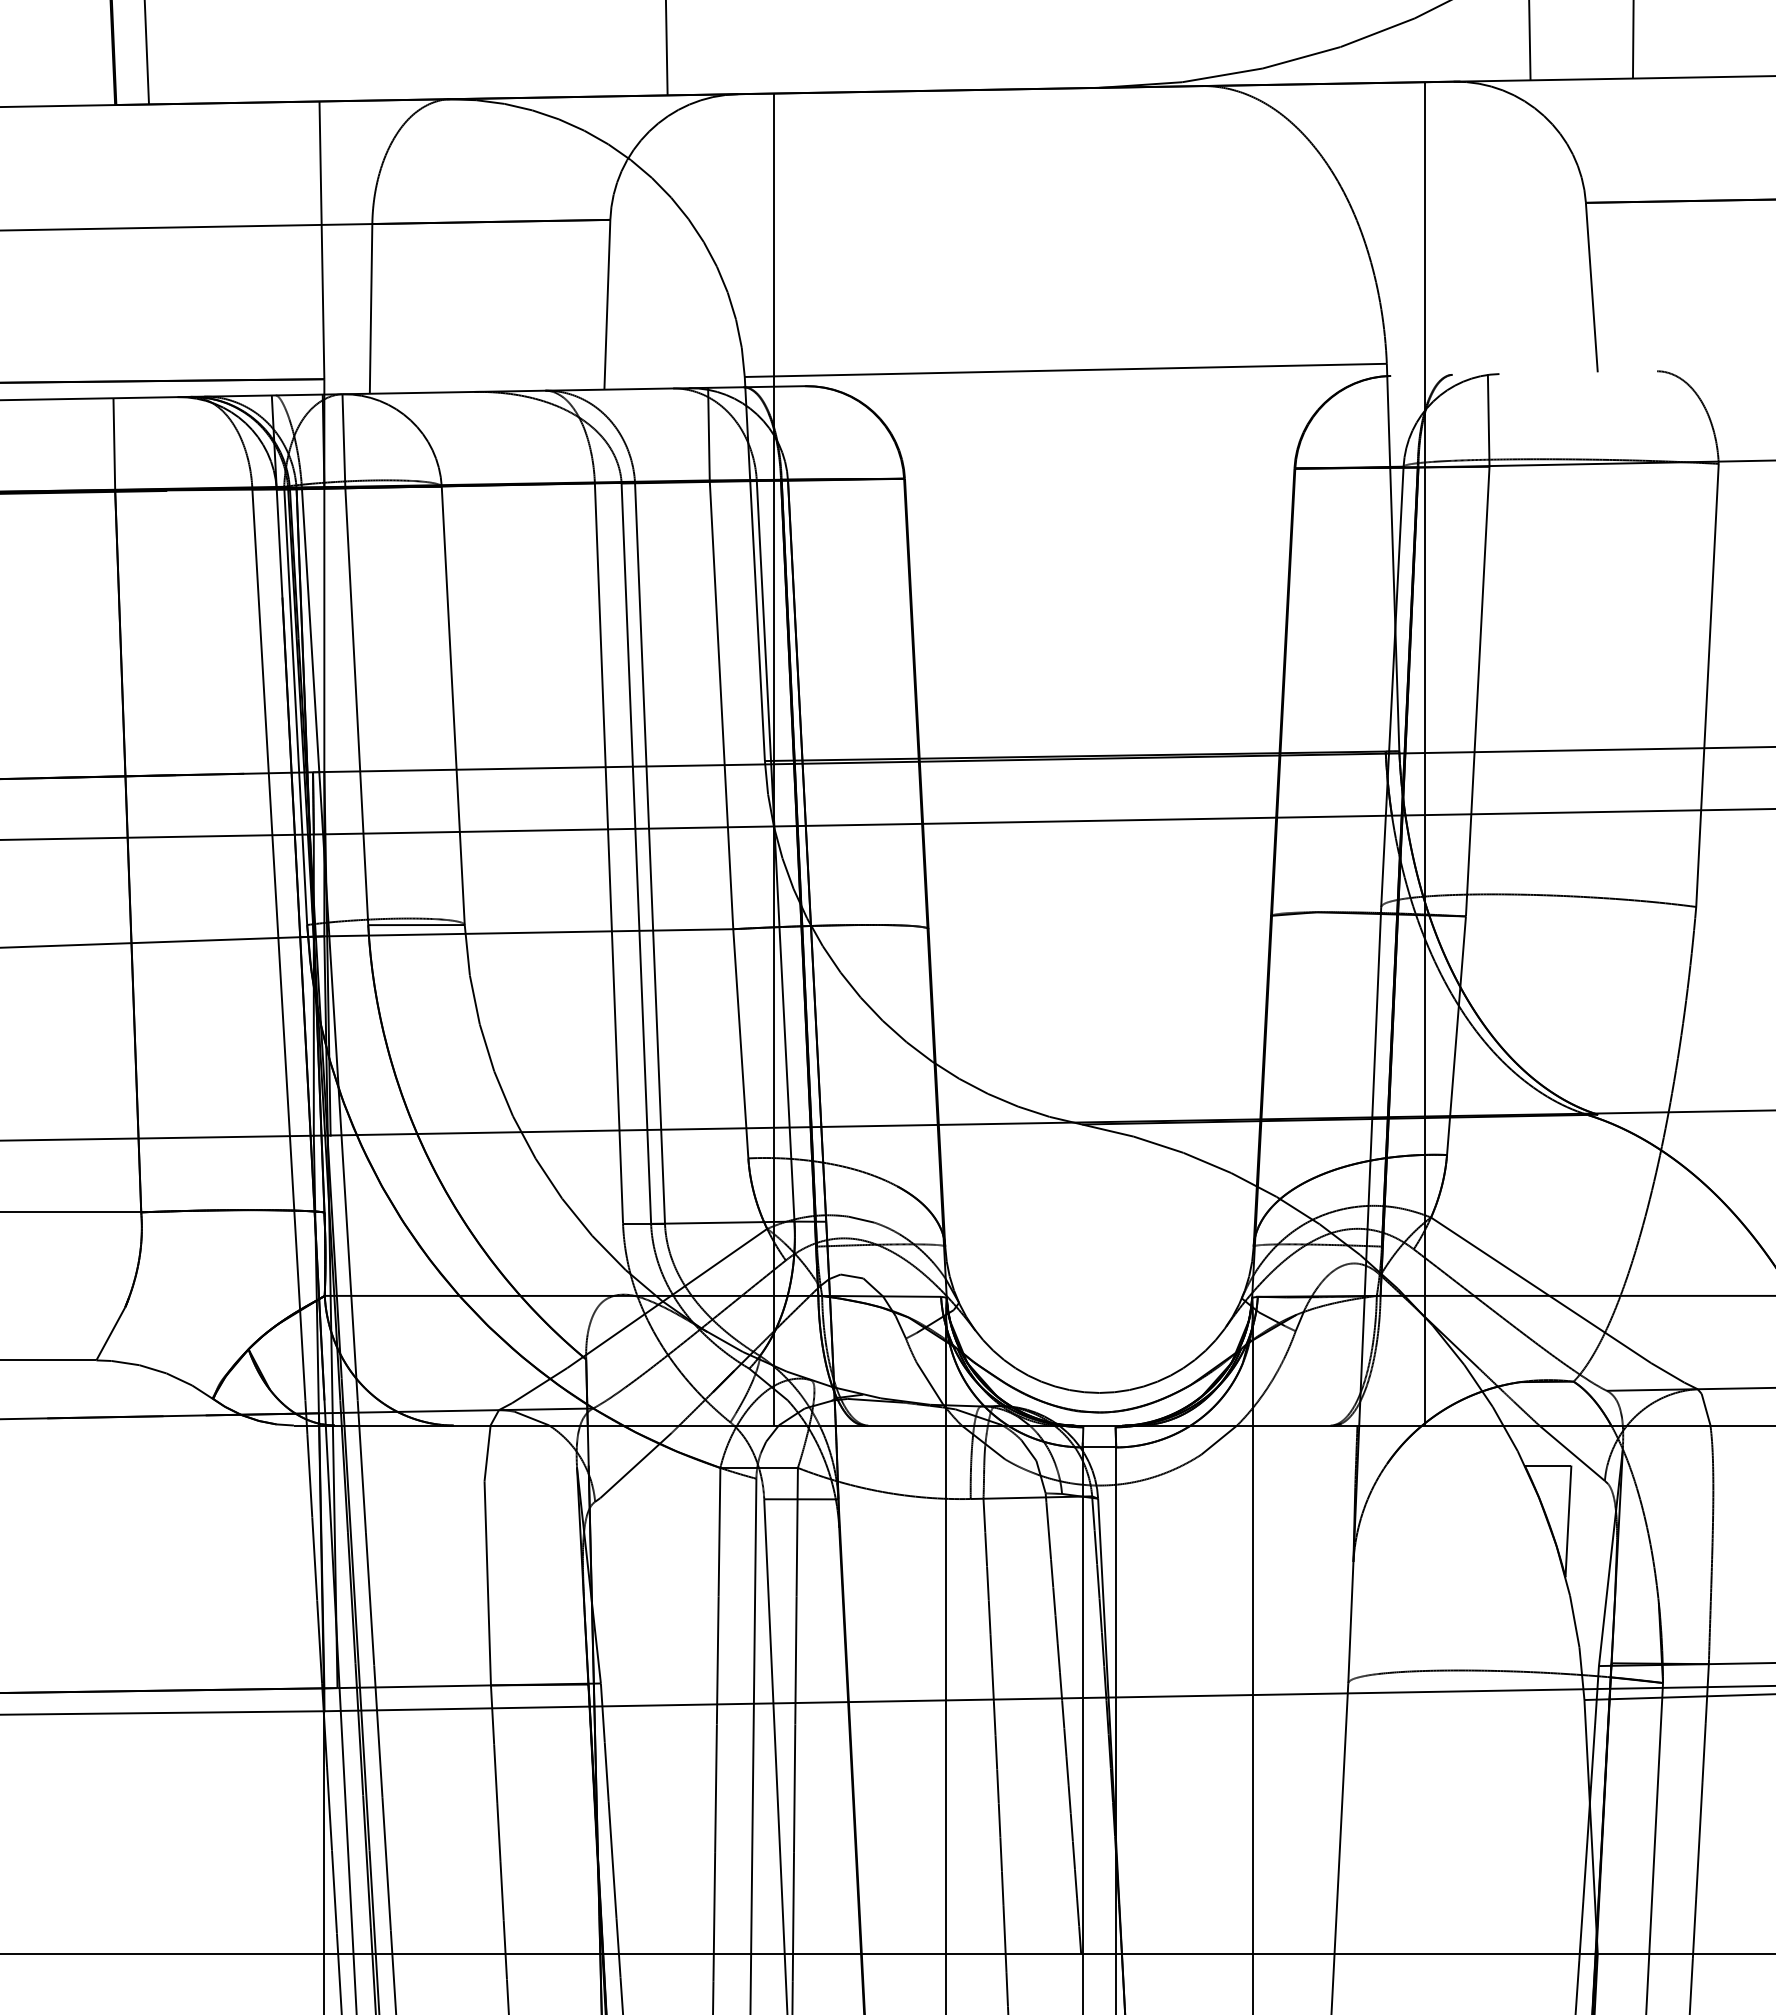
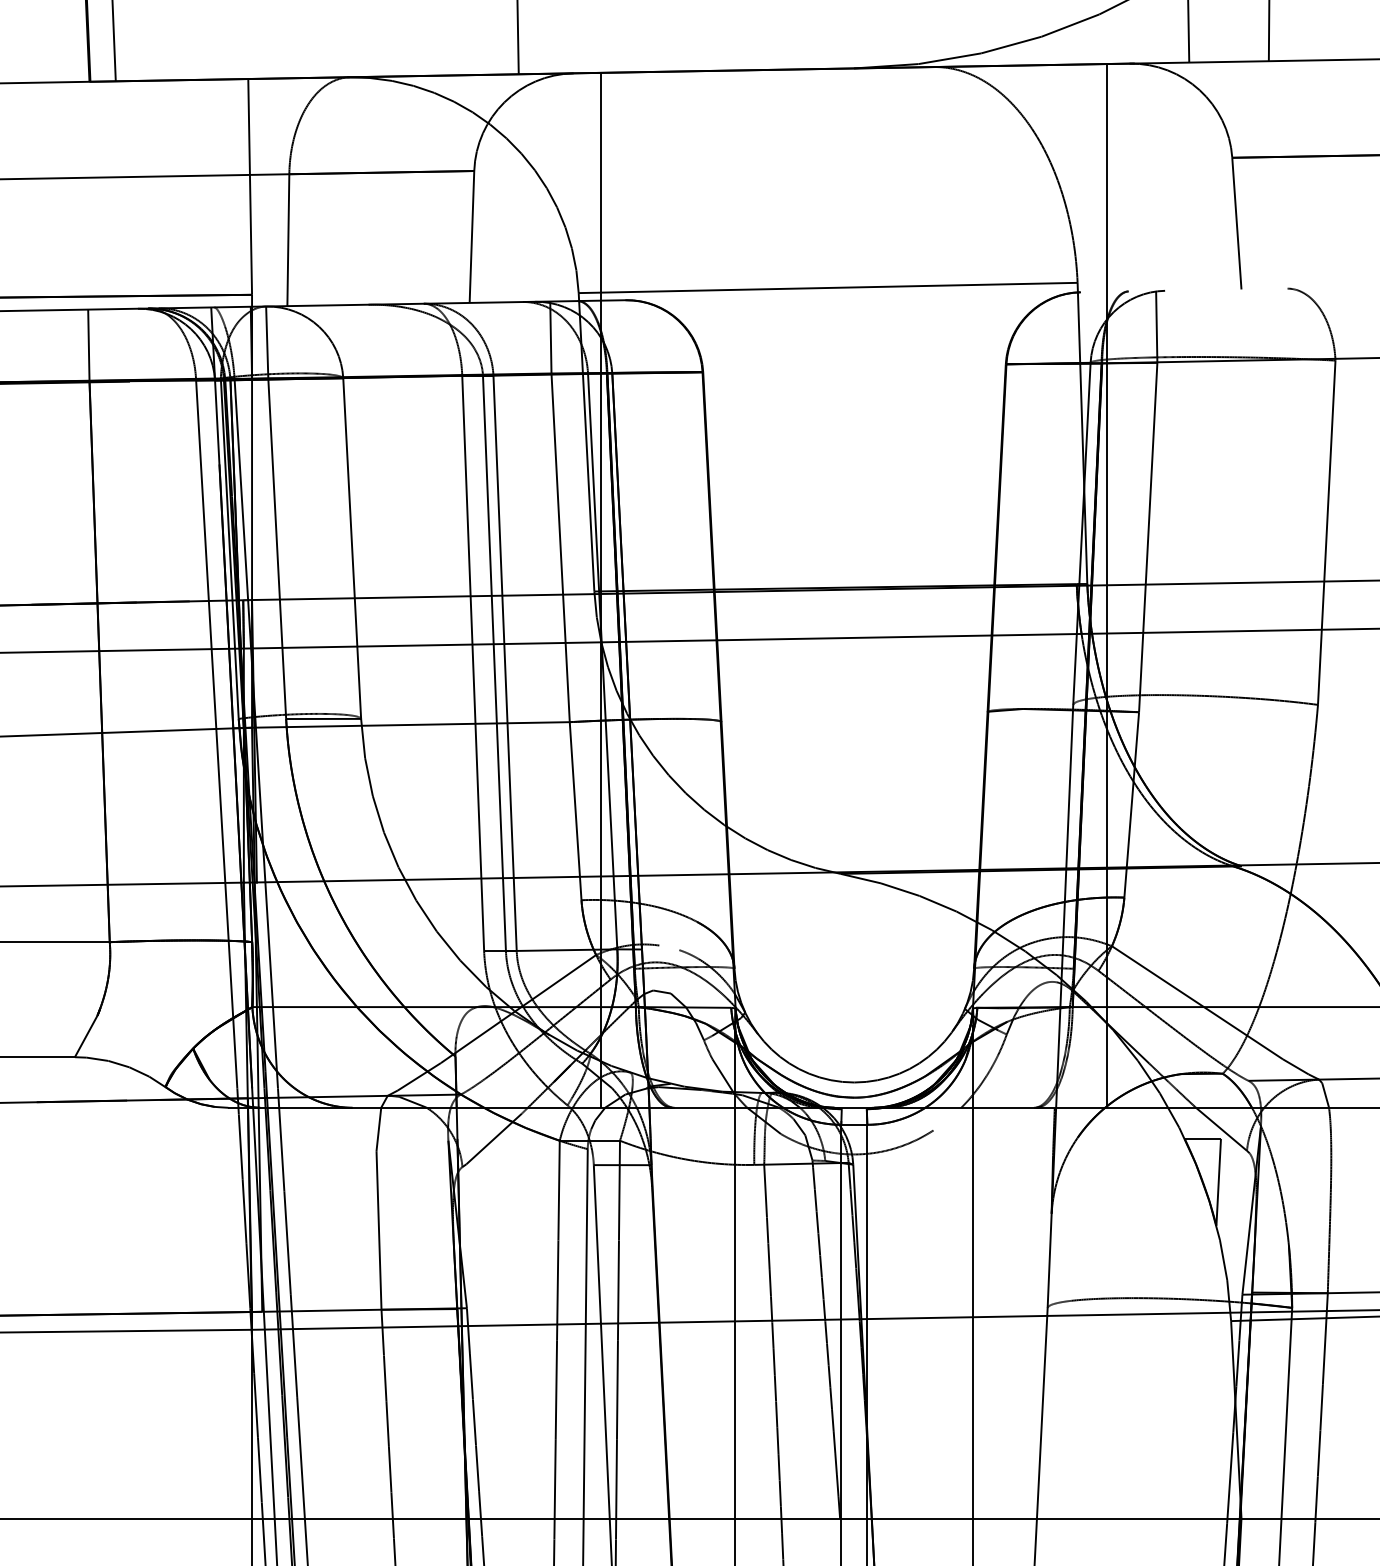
line: (861, 1219) -> (669, 947), removed
line: (1219, 1439) -> (947, 1118), removed

